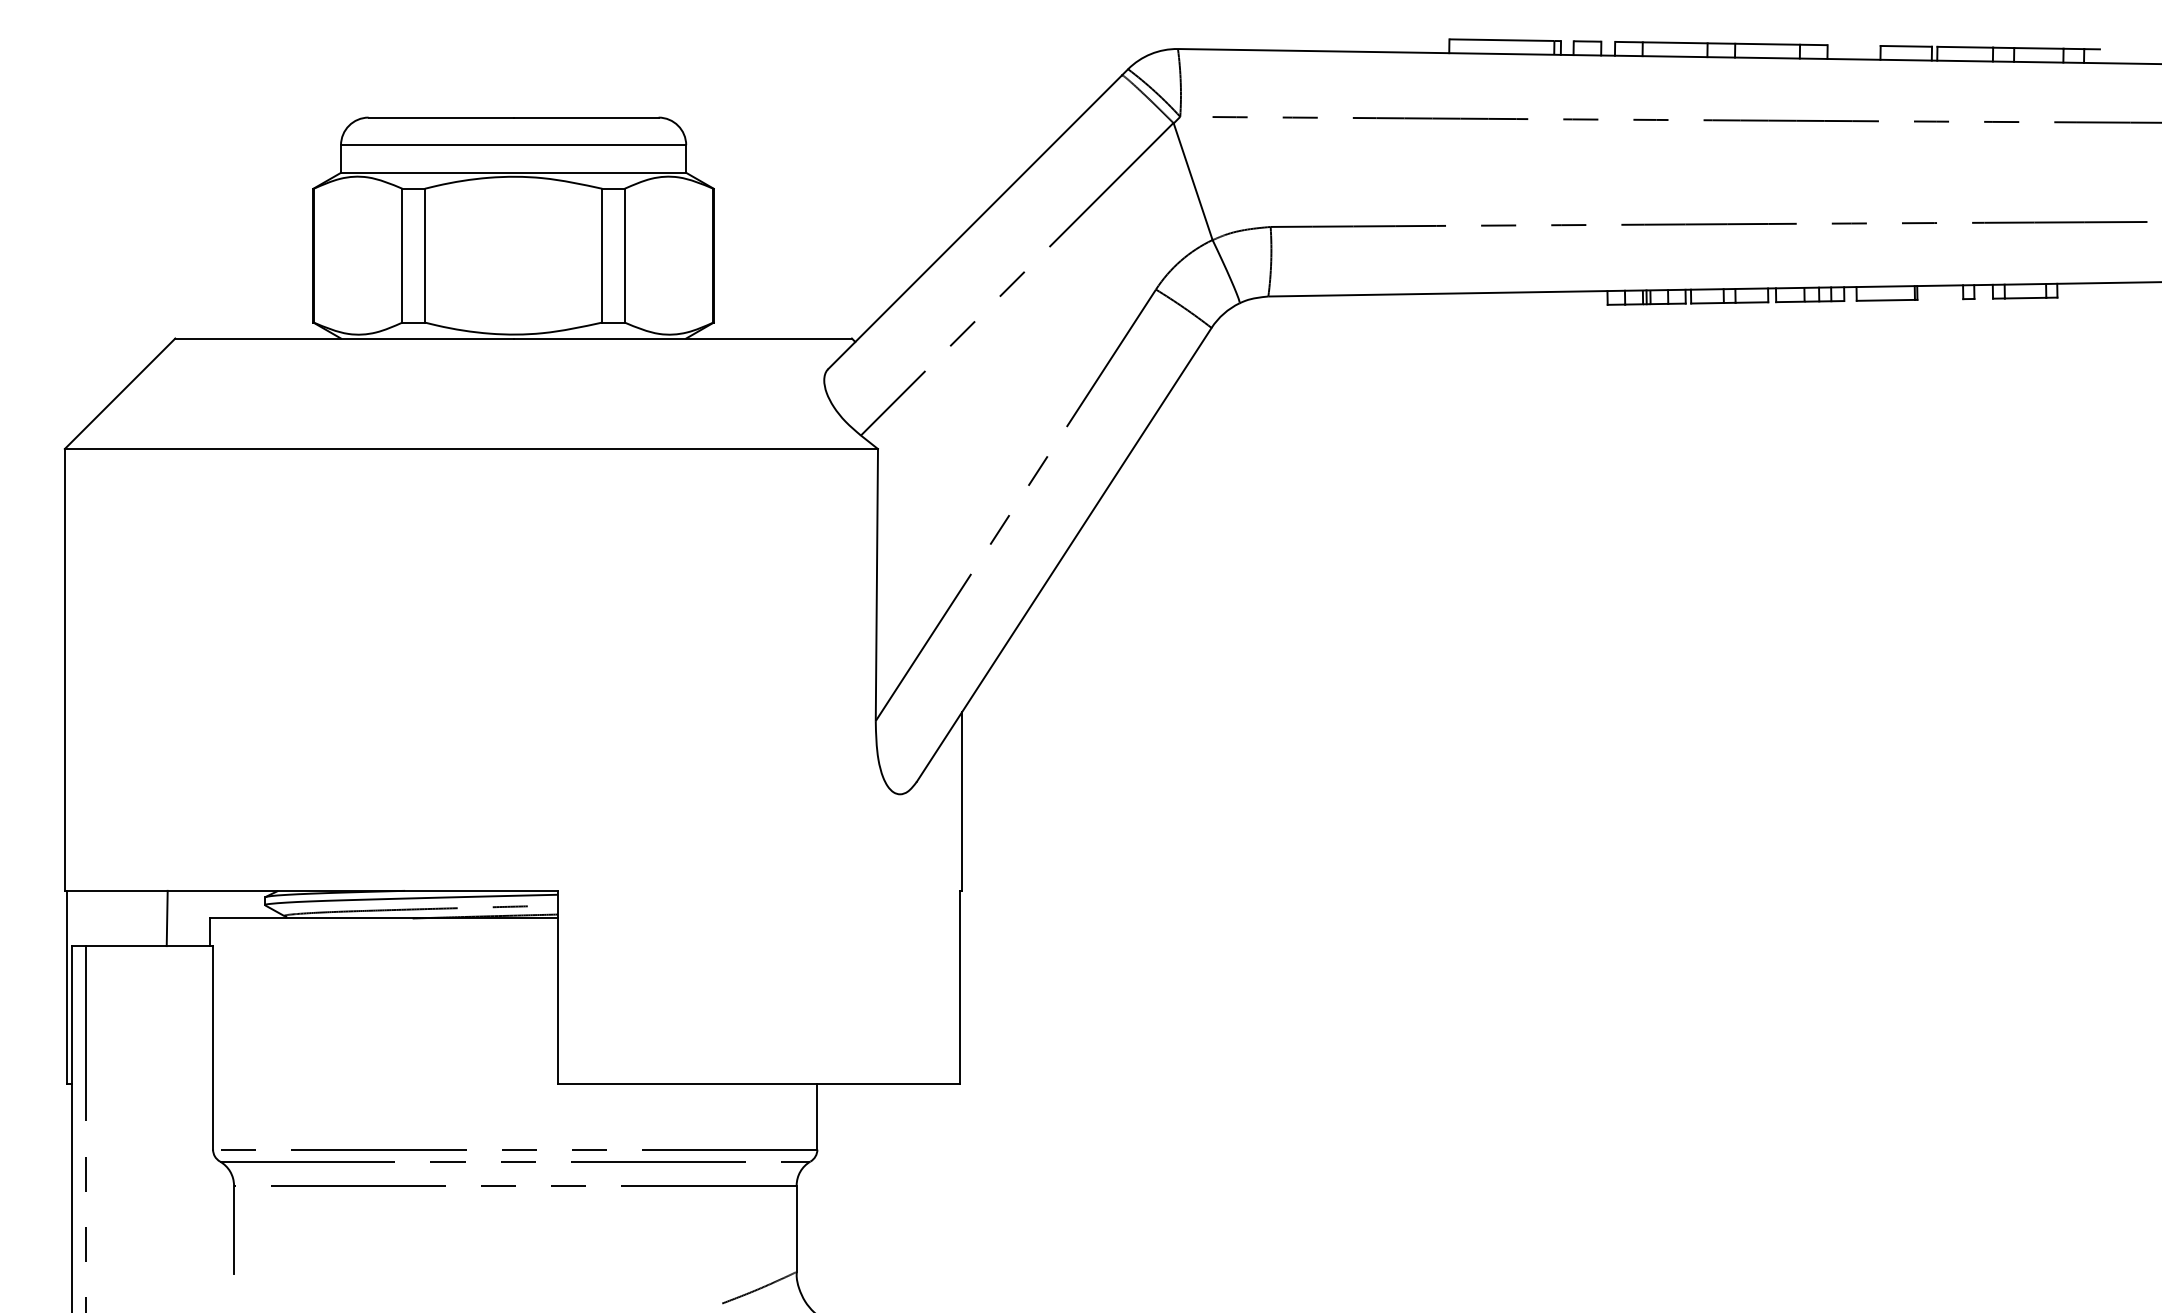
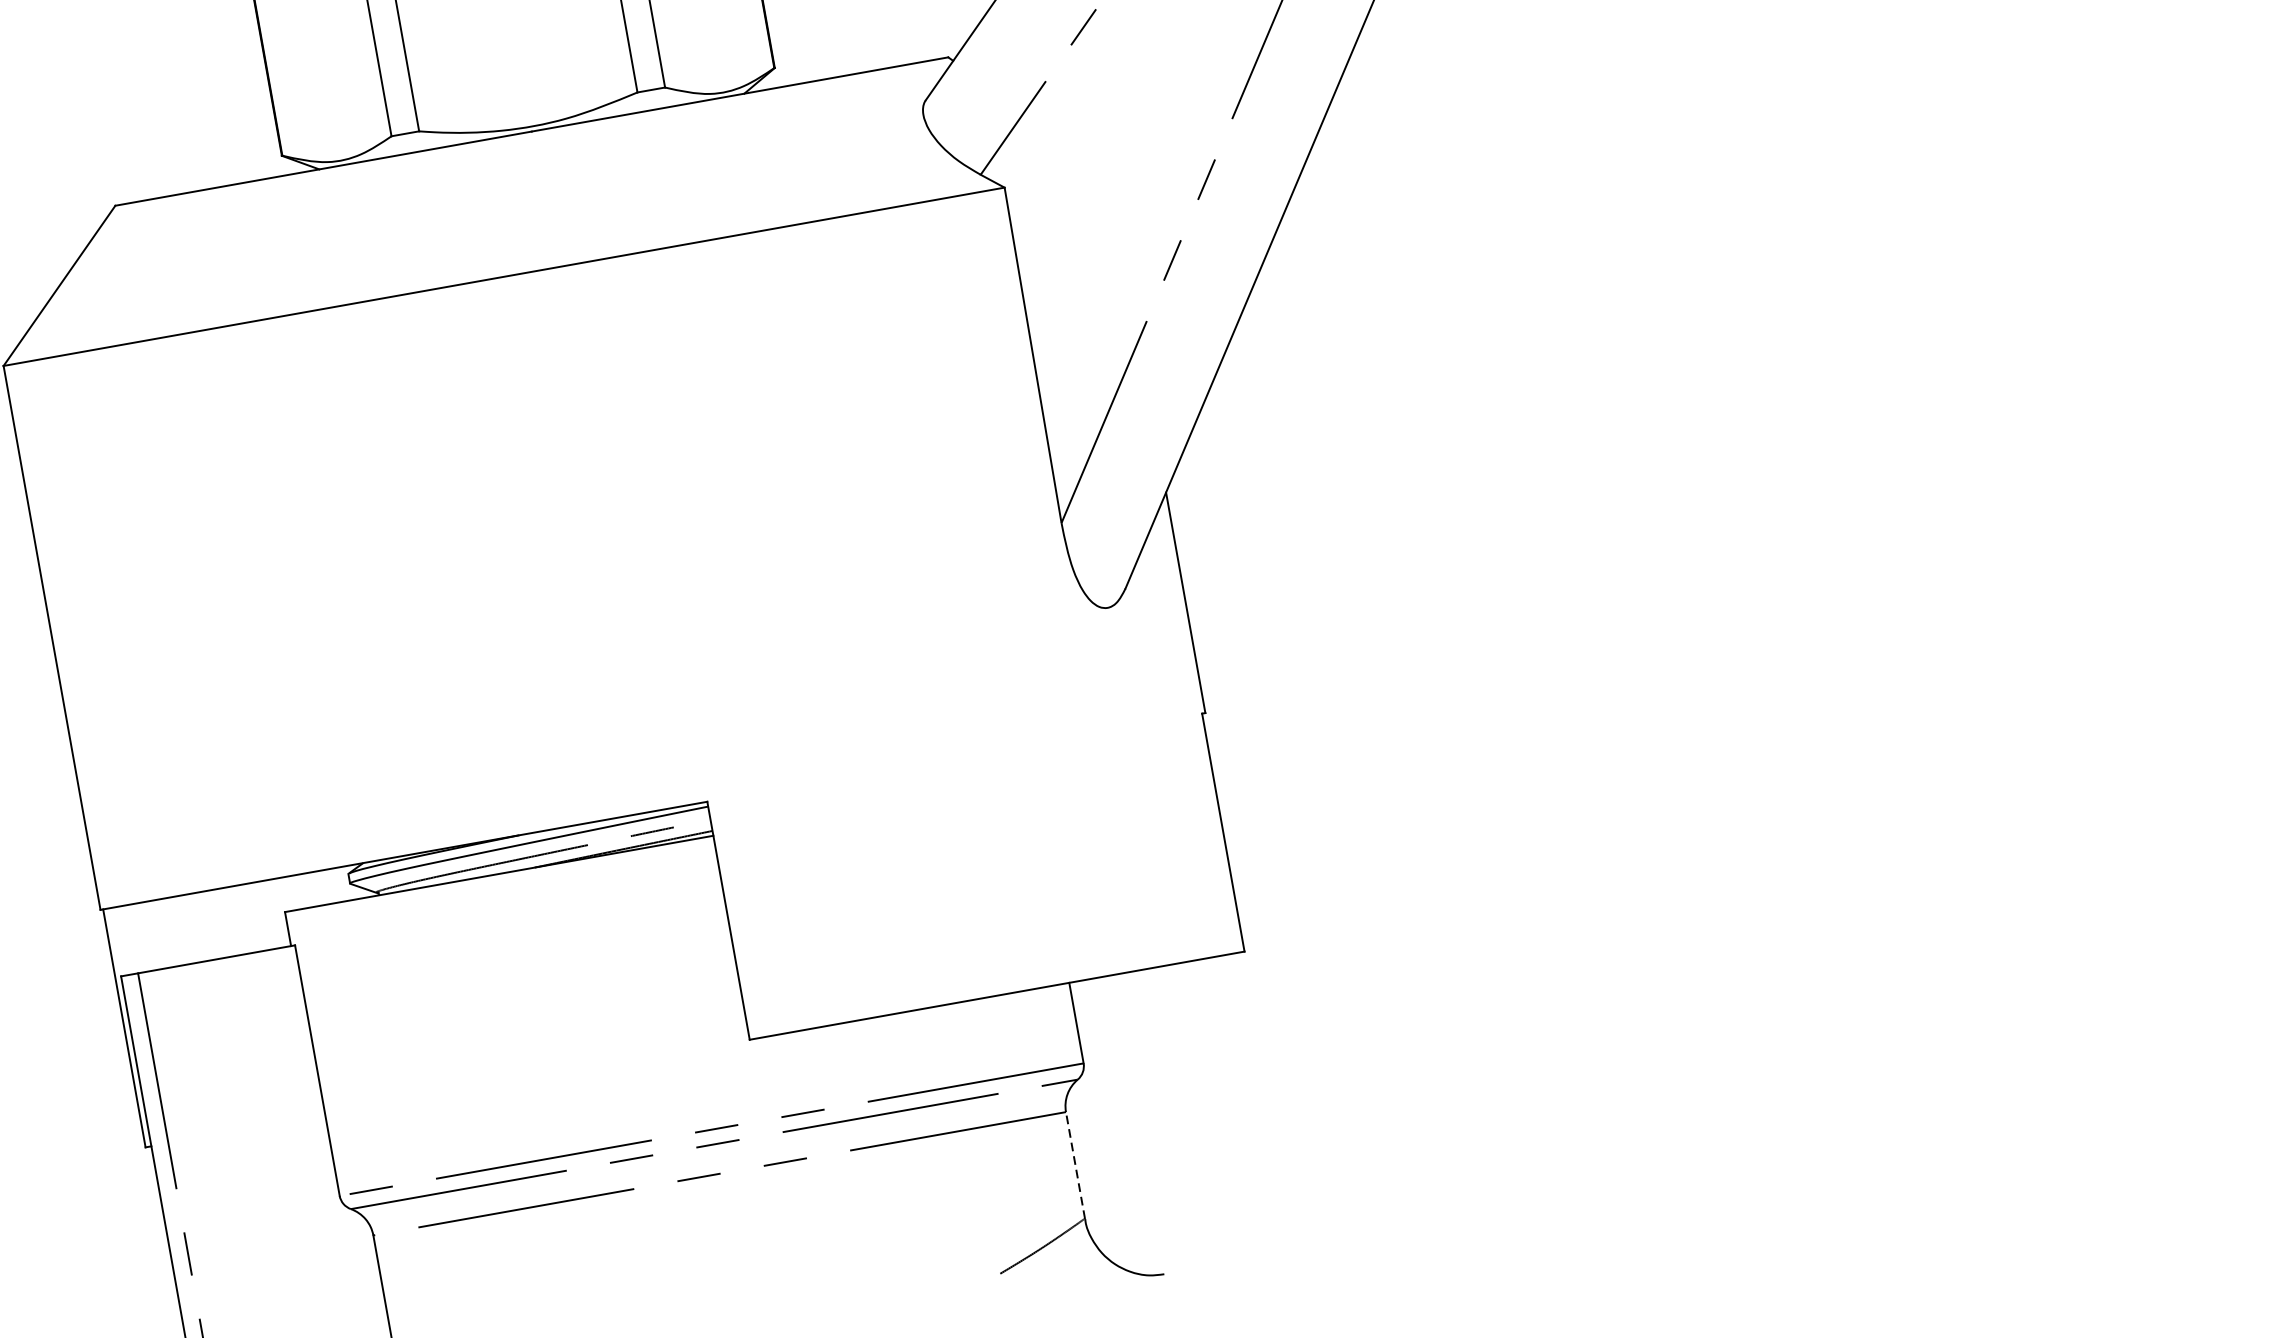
line: (166, 918) -> (231, 921), removed
line: (796, 1228) -> (1075, 1165), solid -> dashed

